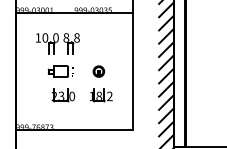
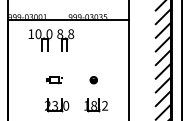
part: (57, 43) -> (51, 39), moved
part: (60, 71) -> (54, 80), size x0.6
part: (98, 71) -> (93, 80), size x0.6

